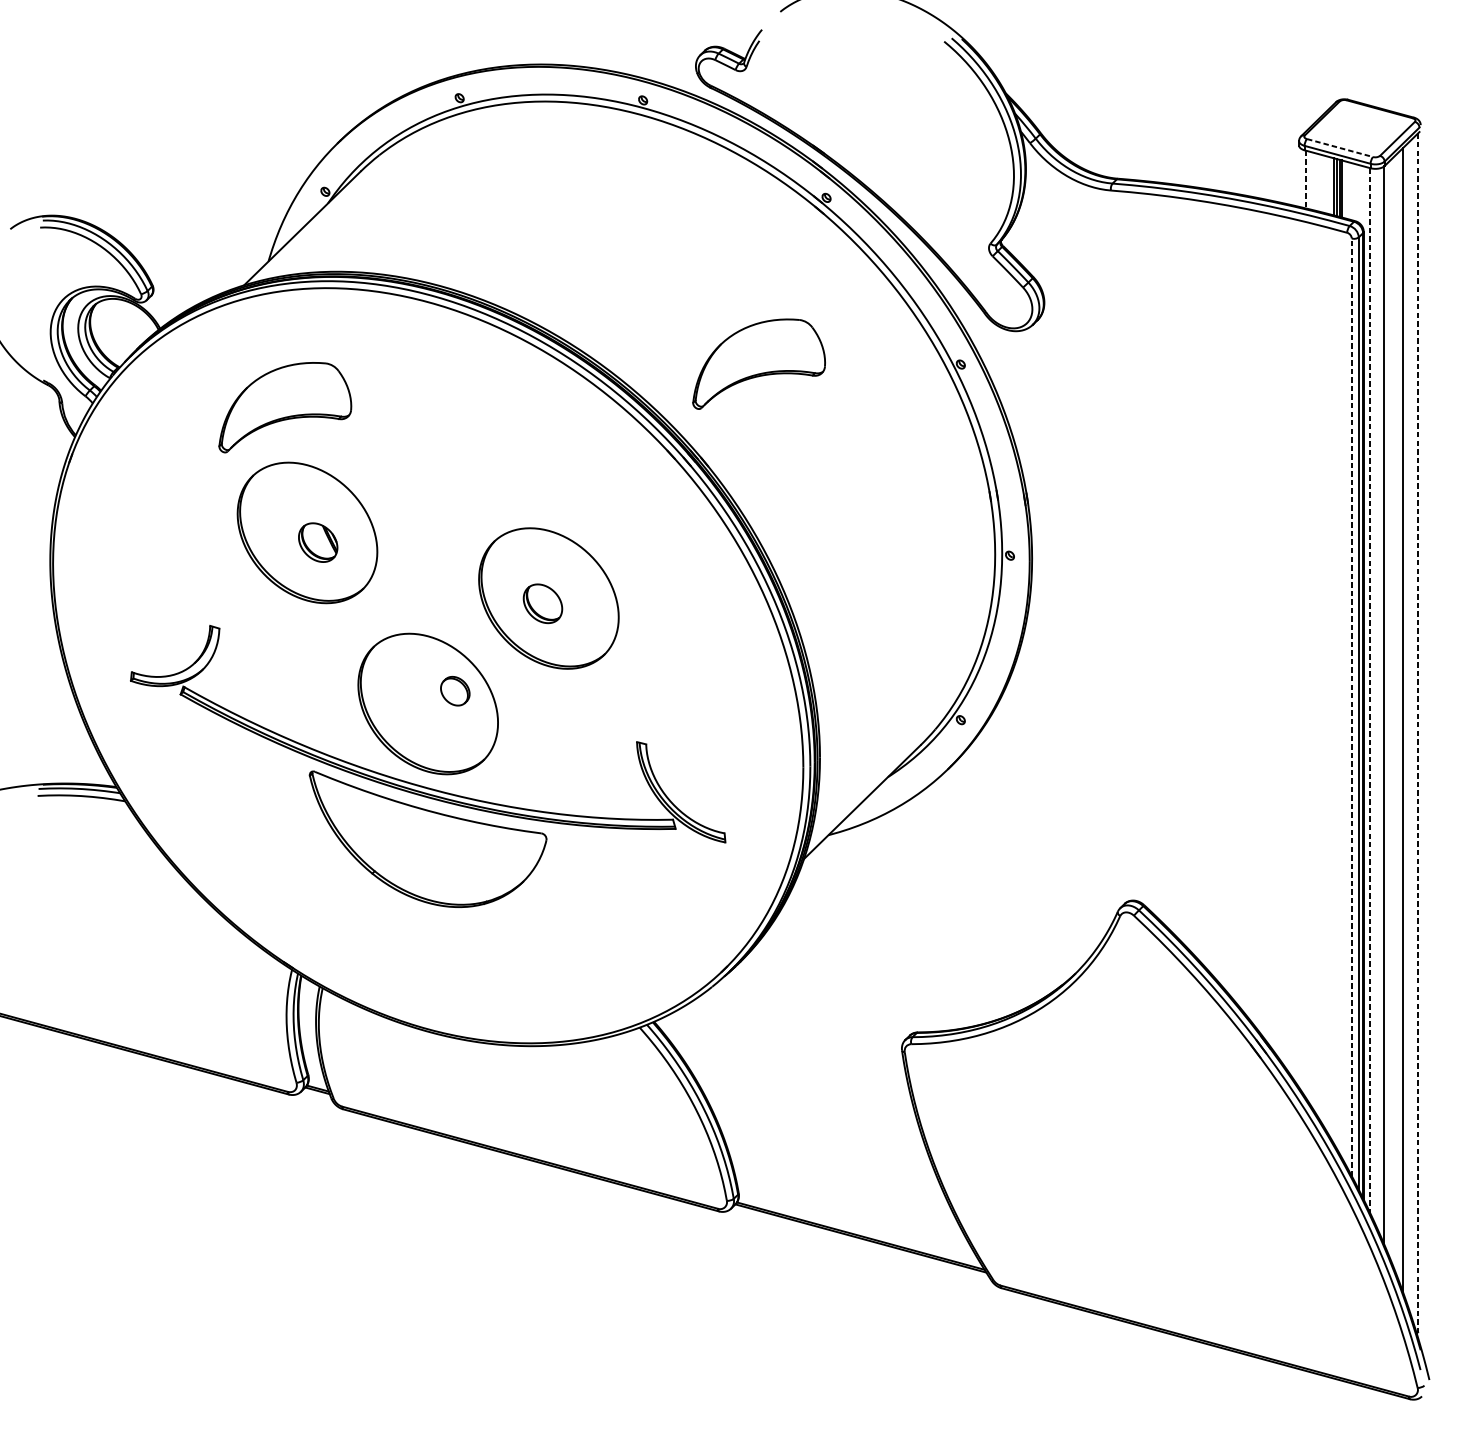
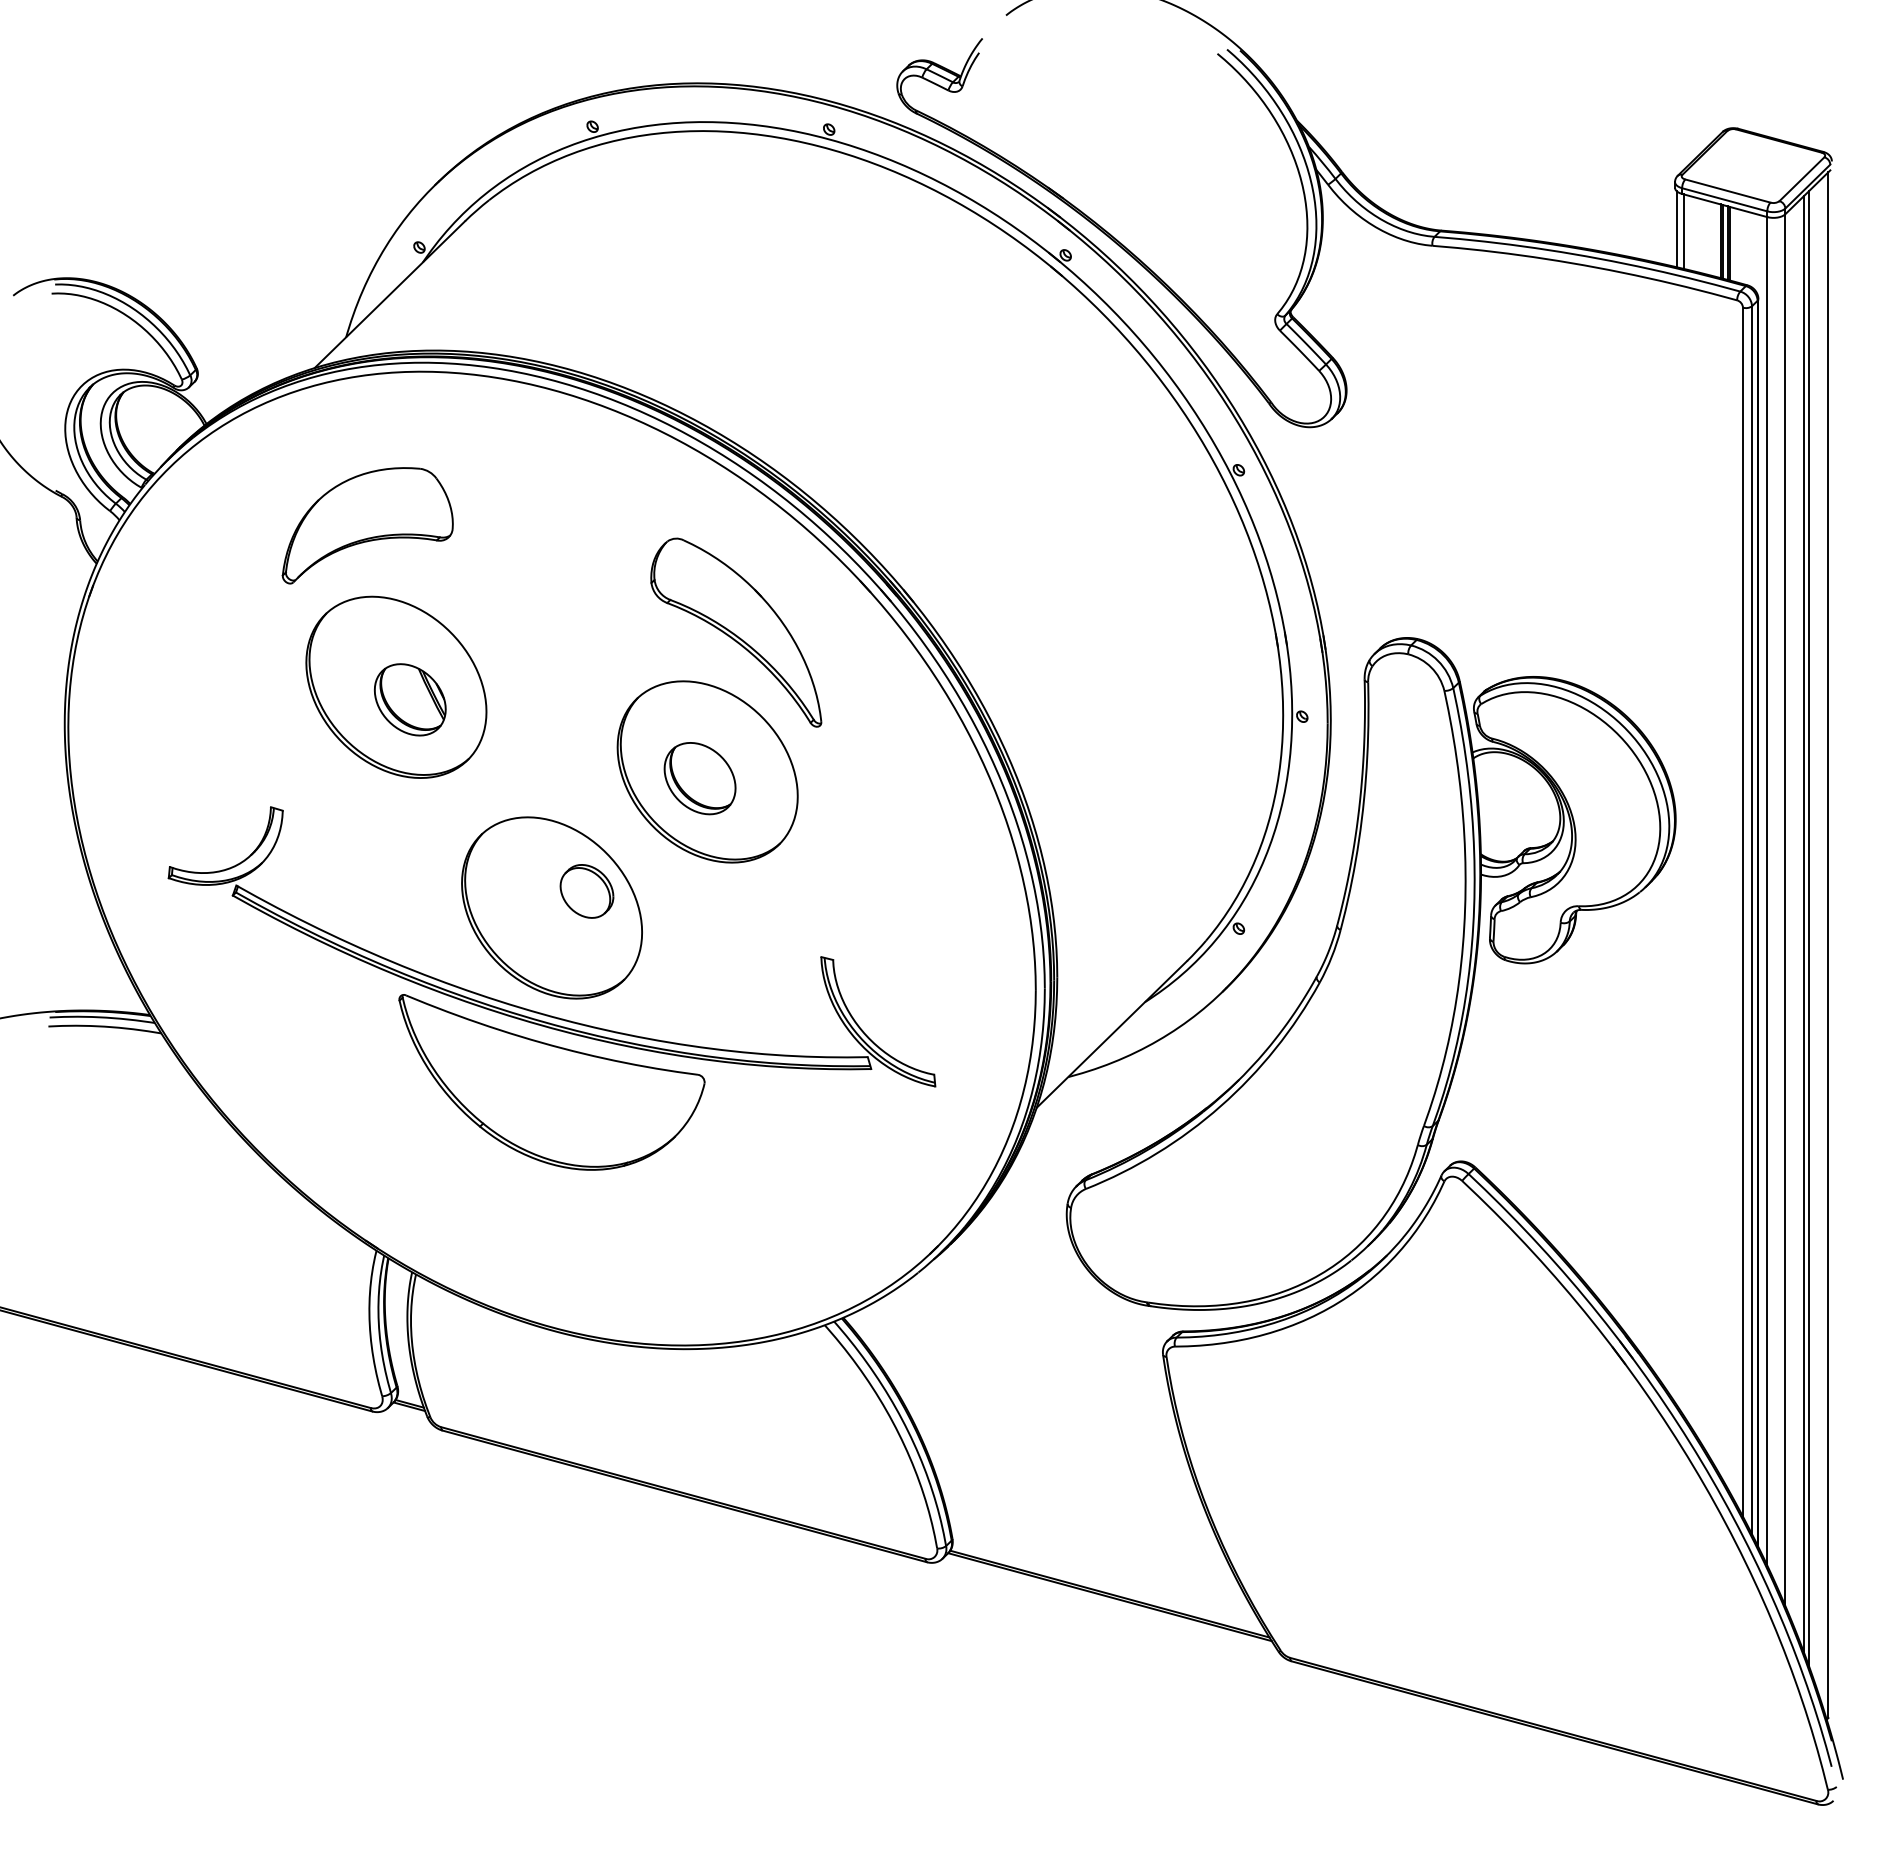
line: (1340, 148) -> (1728, 191), dashed -> solid
line: (1300, 177) -> (1676, 229), added
line: (1305, 180) -> (1683, 232), dashed -> solid
part: (758, 363) -> (978, 469), removed
part: (571, 490) -> (736, 632), added
part: (317, 542) -> (409, 699), size x1.43
part: (542, 603) -> (699, 778), size x1.43
line: (1370, 690) -> (1766, 890), dashed -> solid
part: (454, 691) -> (586, 891), size x1.43
line: (1352, 707) -> (1743, 912), dashed -> solid
line: (1399, 716) -> (1804, 923), added
line: (1418, 733) -> (1828, 945), dashed -> solid
part: (1062, 754) -> (1370, 973), added

